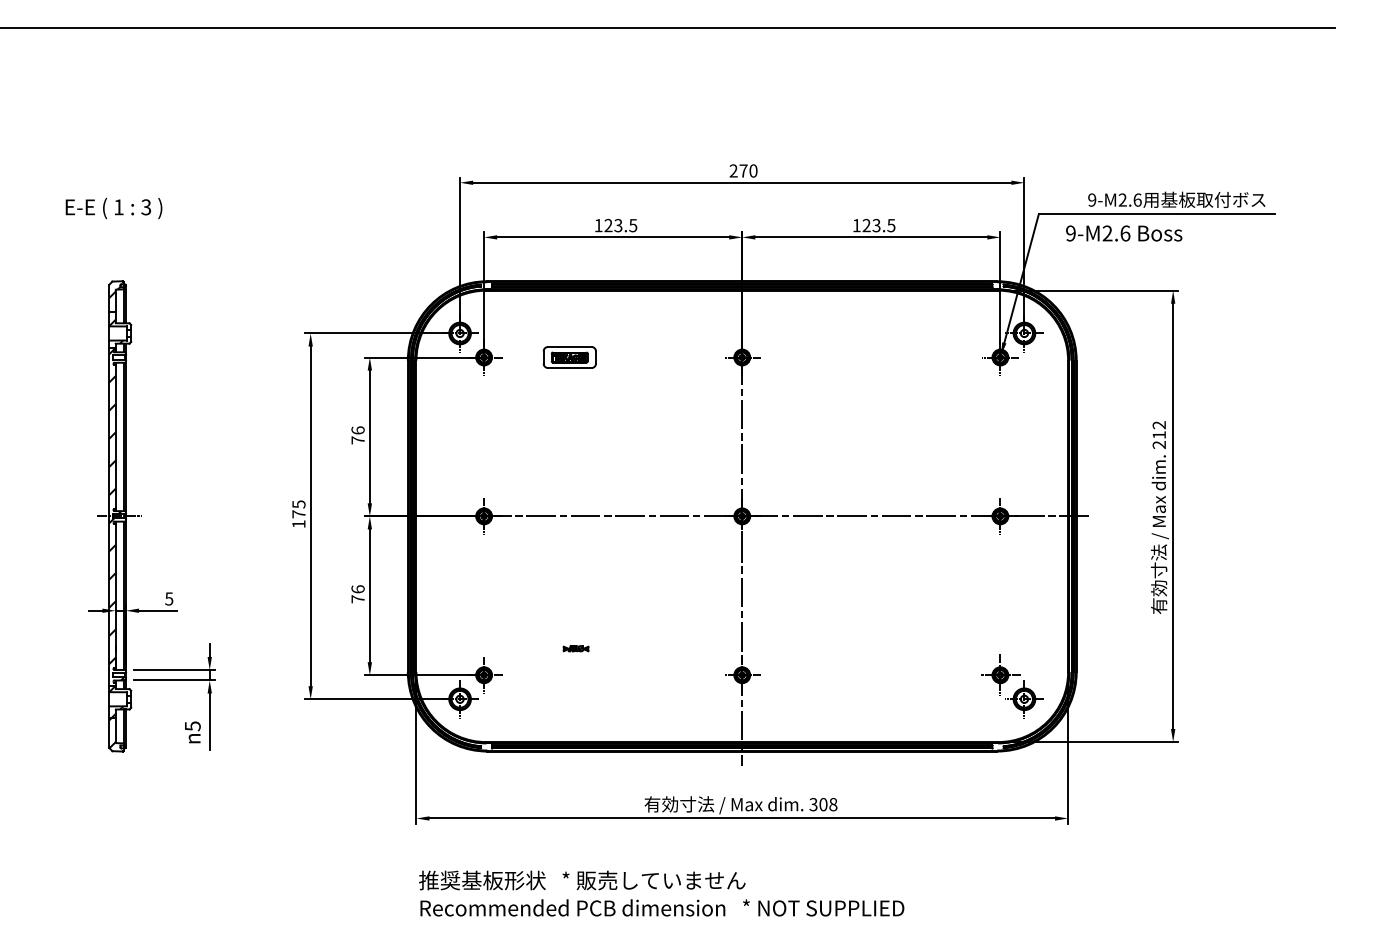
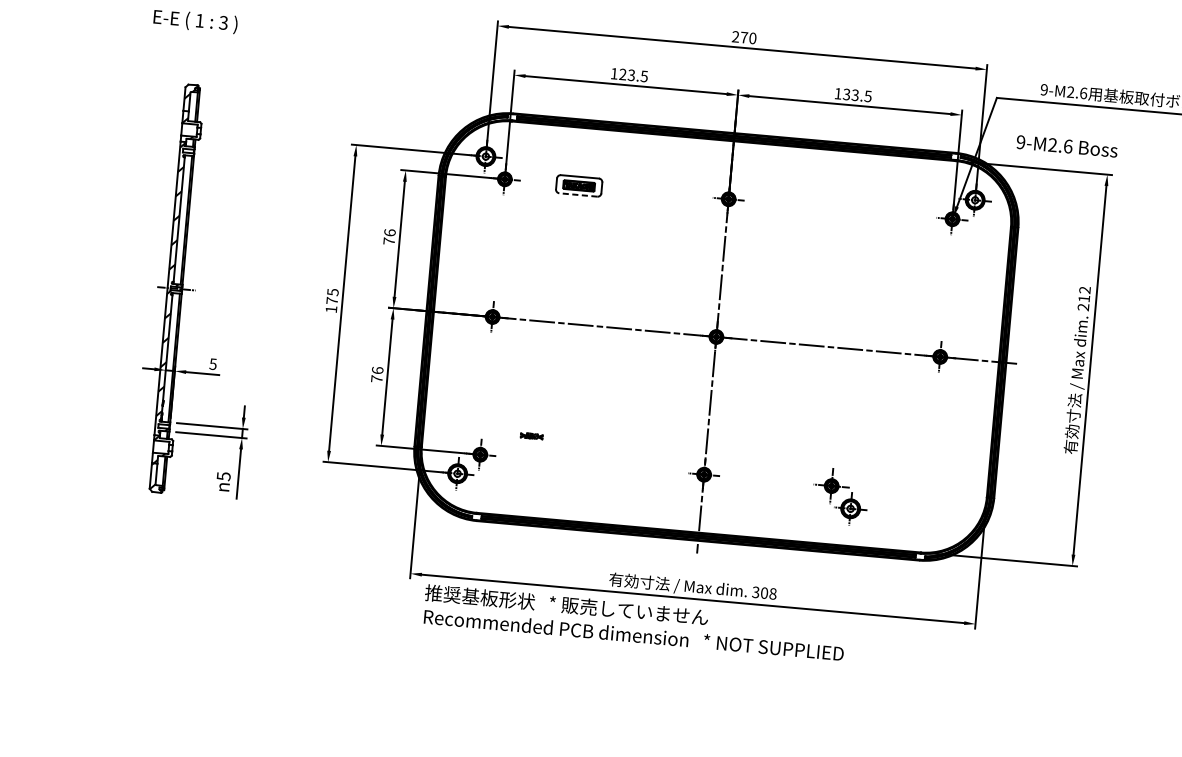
text: (866, 225) -> (846, 94), 123.5 -> 133.5
text: (1124, 233) -> (1067, 146), moved
line: (569, 367) -> (578, 194), solid -> dashed
part: (575, 648) -> (531, 435), moved
part: (1012, 686) -> (841, 496), moved
text: (661, 893) -> (634, 622), moved

